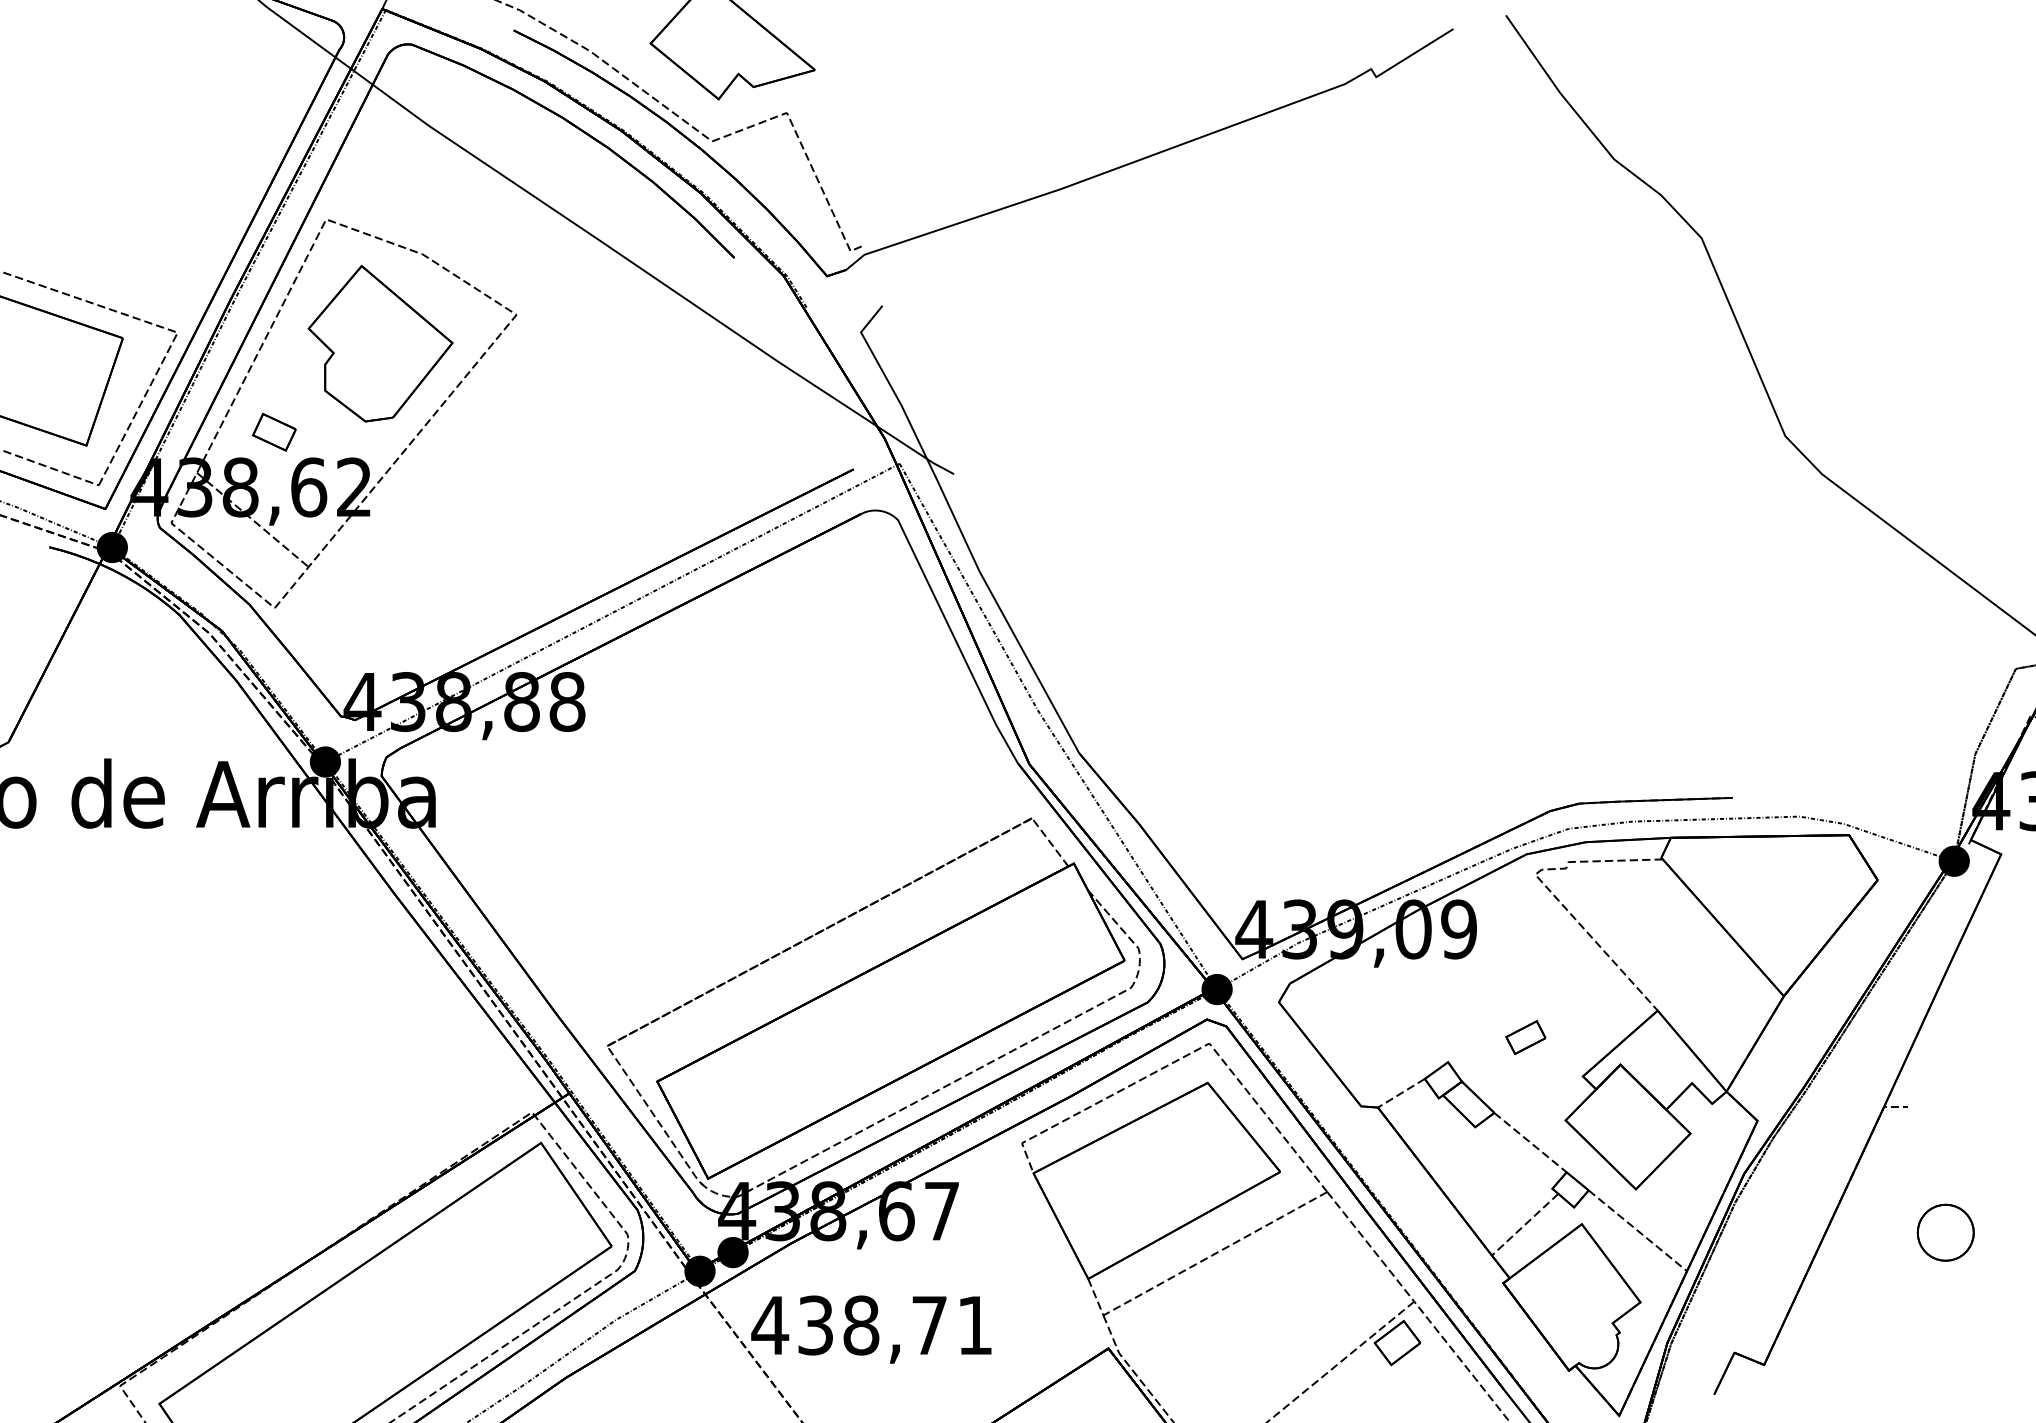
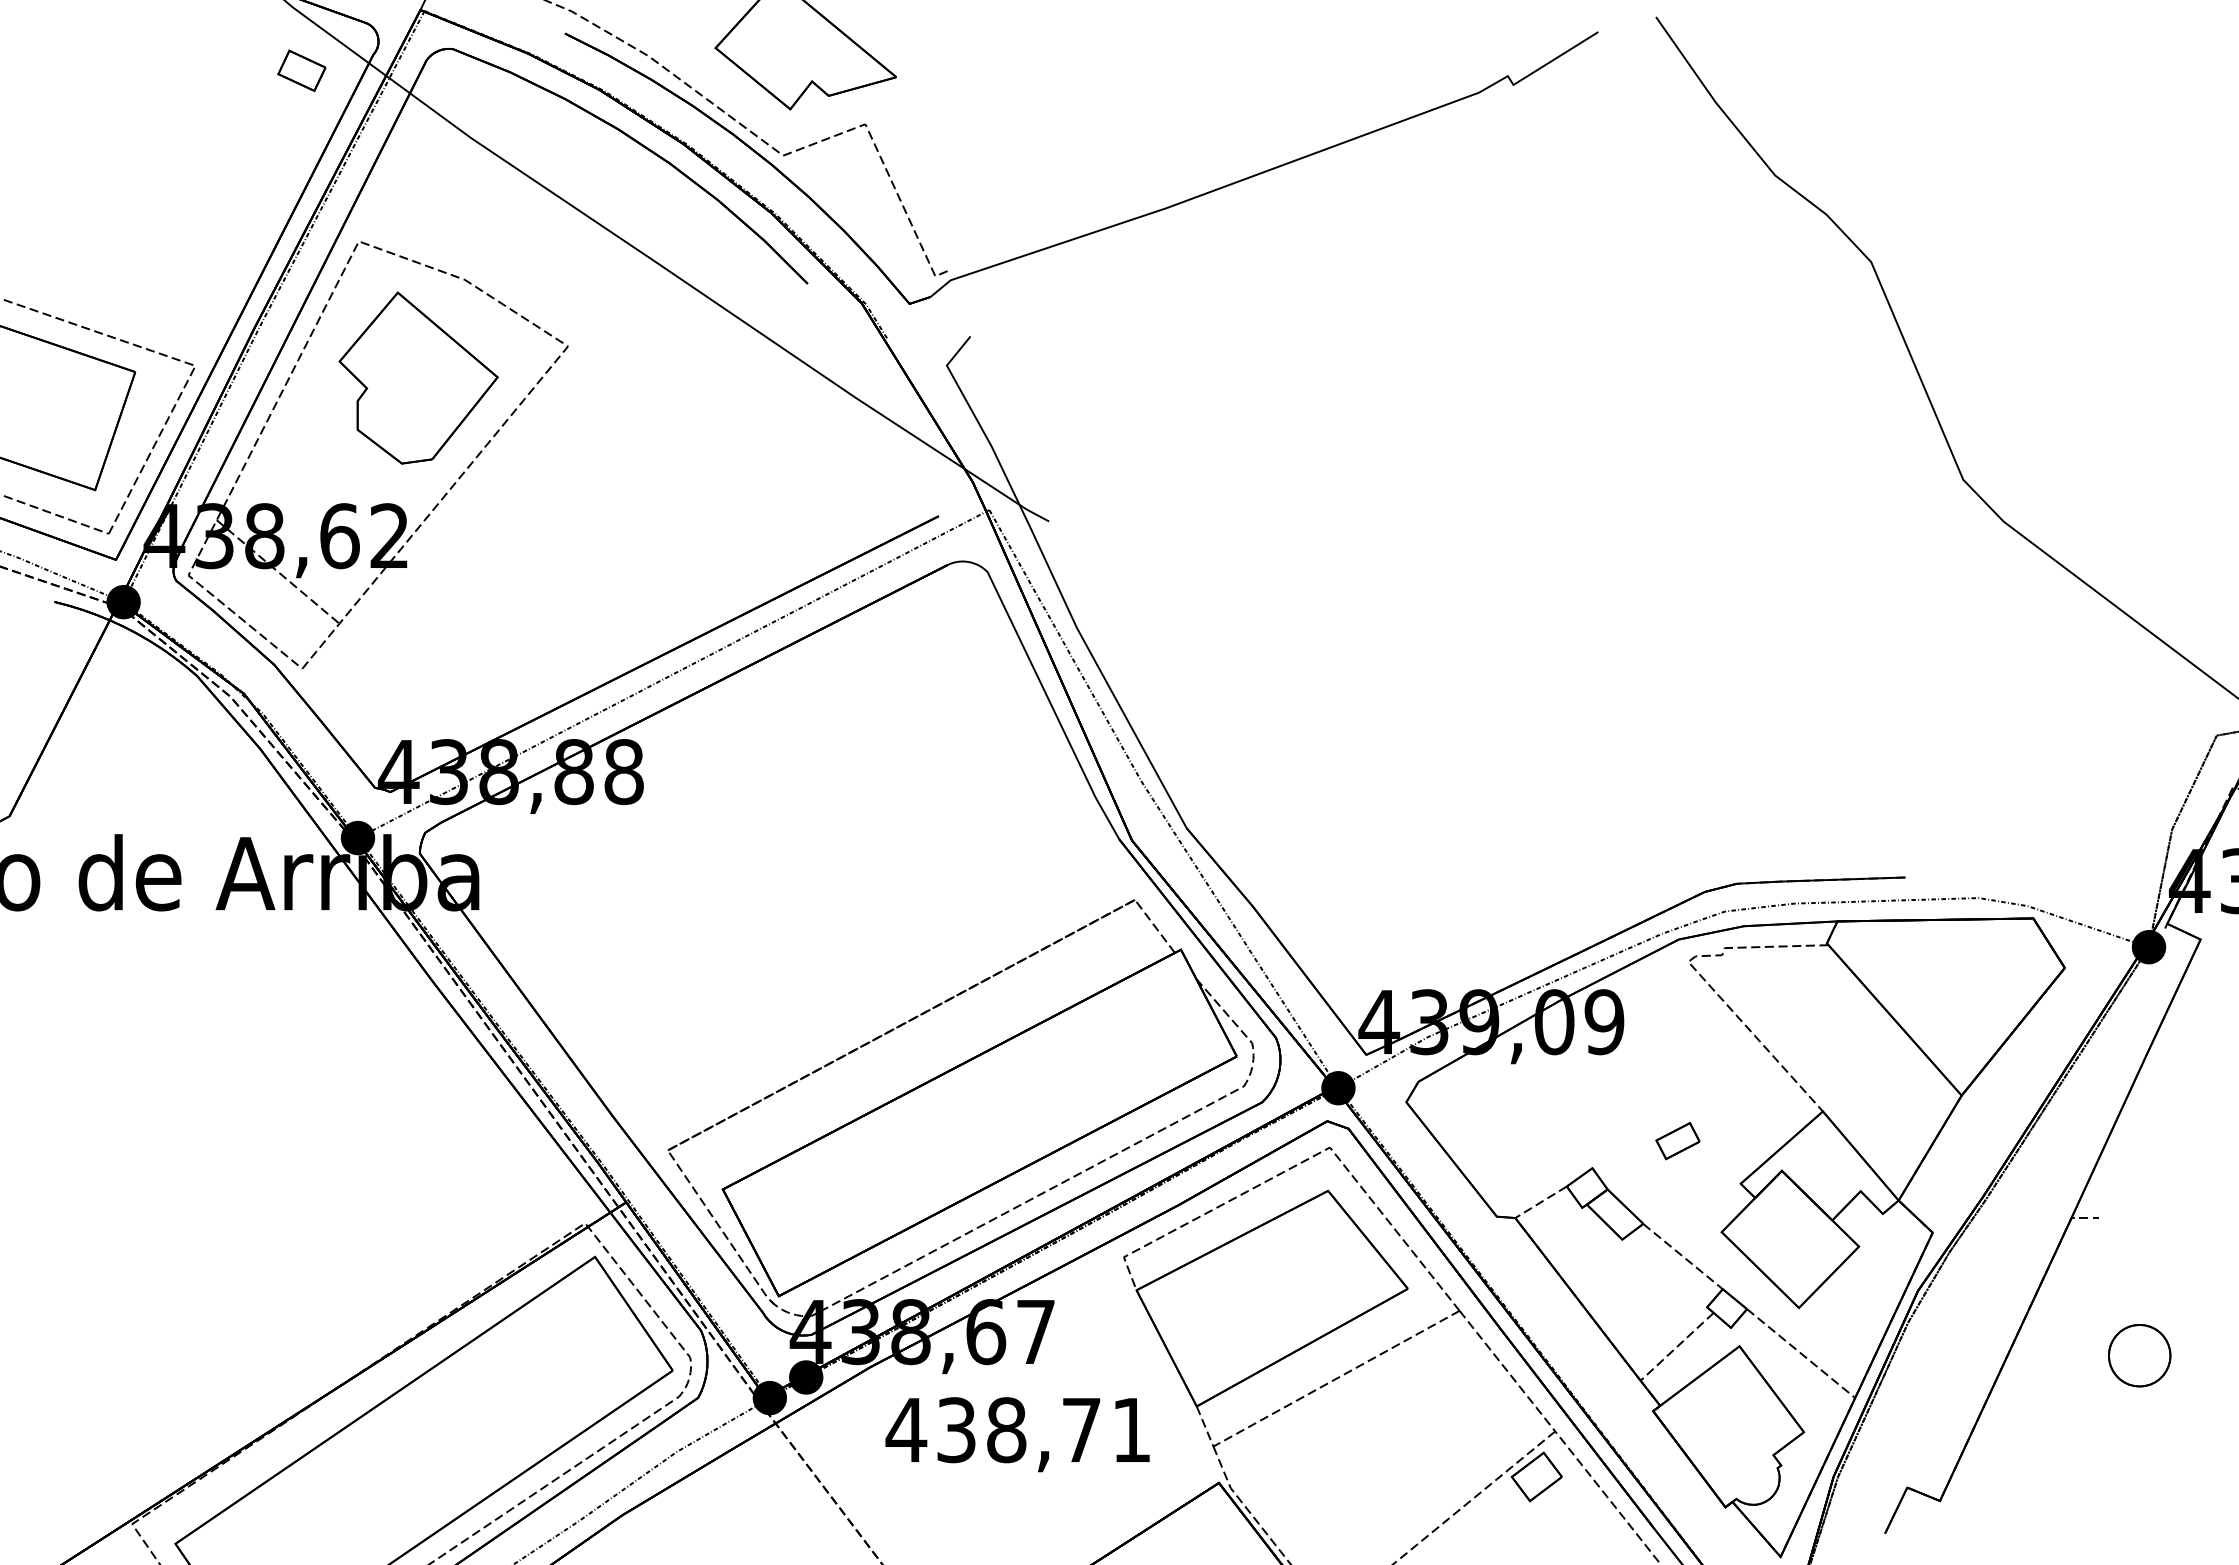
part: (274, 431) -> (301, 69), moved
text: (871, 1329) -> (1017, 1434), moved

